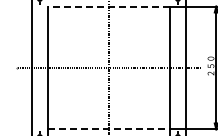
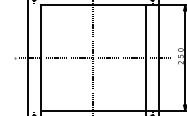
line: (108, 6) -> (93, 5), dashed -> solid
line: (109, 129) -> (93, 110), dashed -> solid

